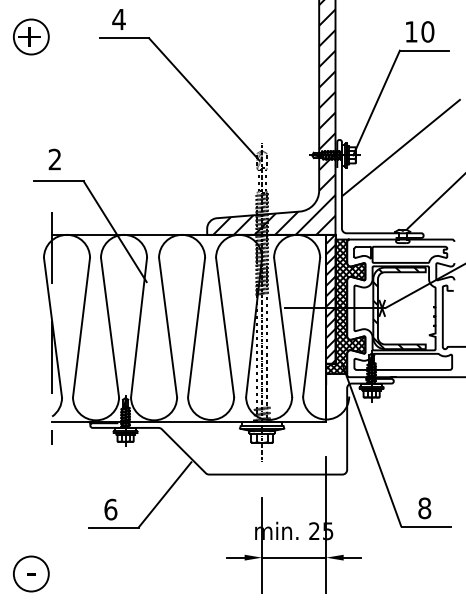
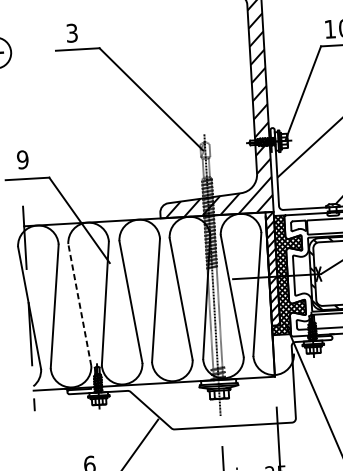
text: (118, 19) -> (71, 33), 4 -> 3
text: (54, 159) -> (22, 159), 2 -> 9
line: (109, 327) -> (79, 304), solid -> dashed

